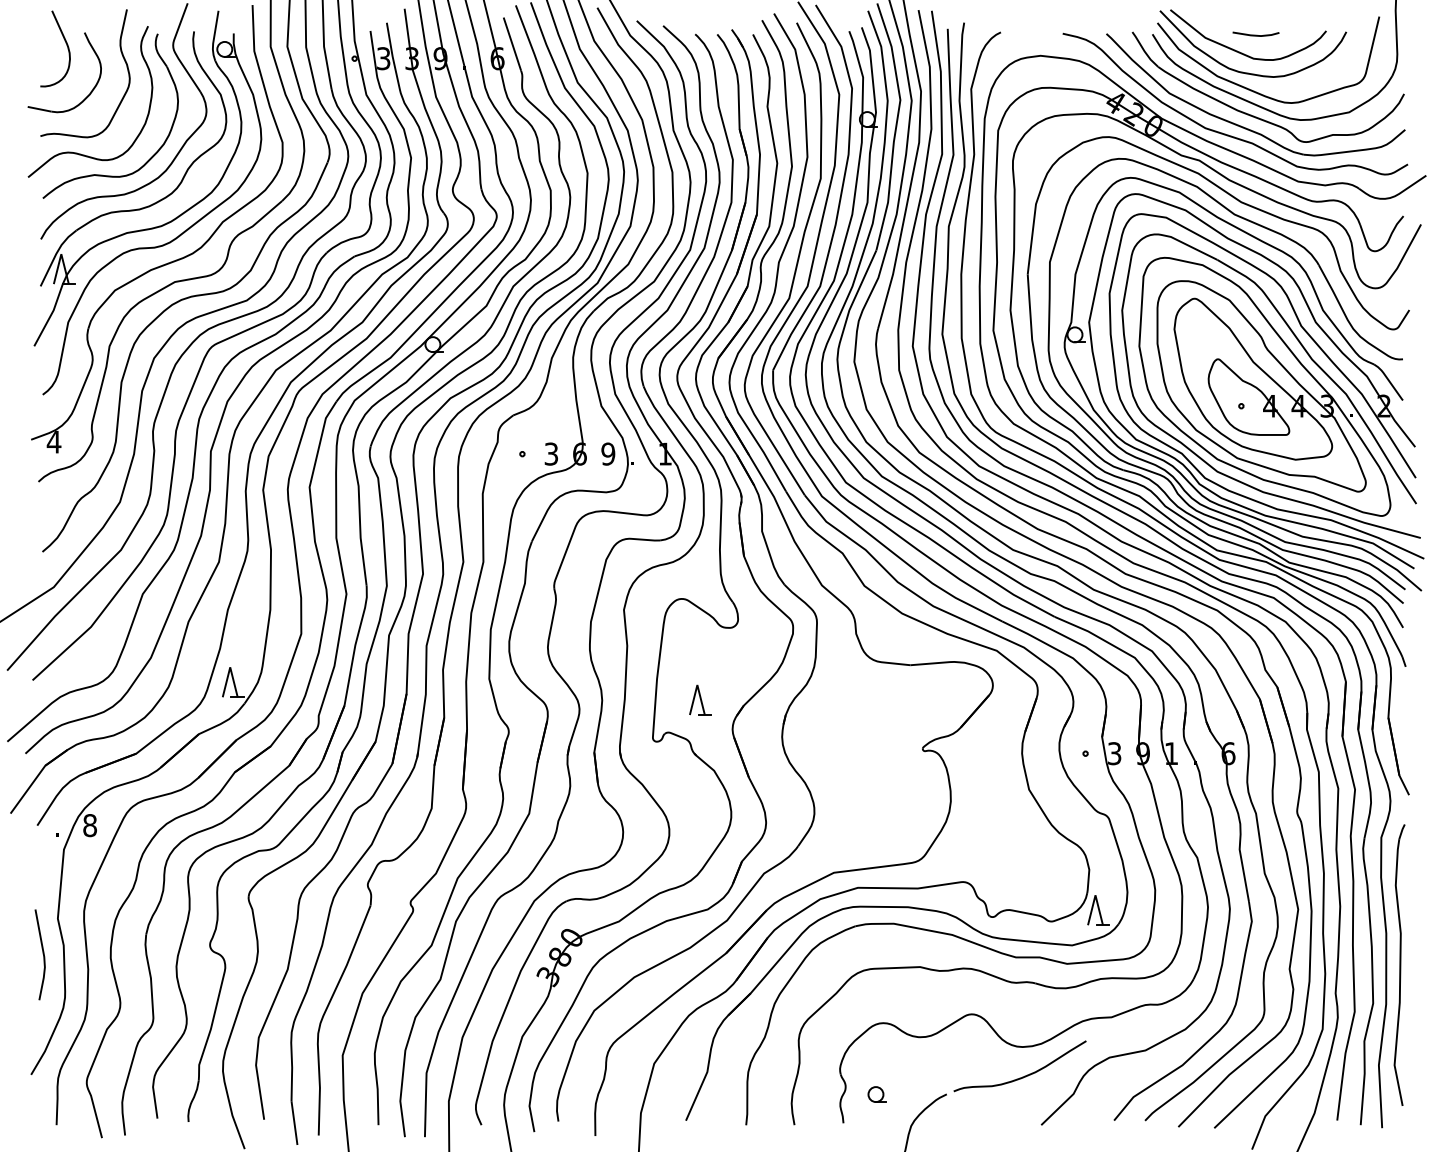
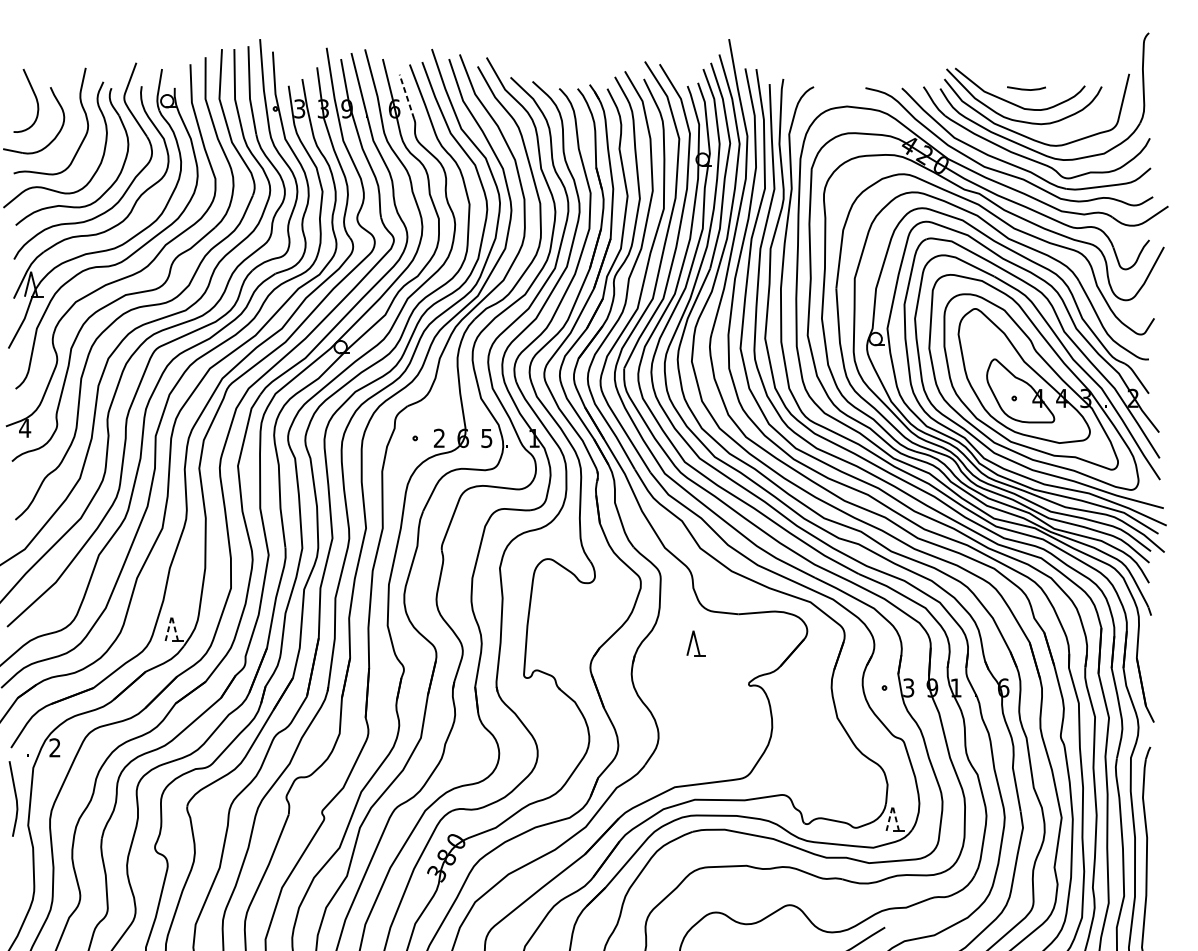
line: (512, 44) -> (407, 97), solid -> dashed
text: (550, 453) -> (438, 437), 3 -> 2
text: (608, 453) -> (487, 437), 9 -> 5
line: (230, 667) -> (172, 616), solid -> dashed
part: (700, 699) -> (696, 642), moved
text: (89, 825) -> (54, 747), 8 -> 2
line: (1095, 895) -> (892, 806), solid -> dashed
curve: (42, 954) -> (15, 798), moved

